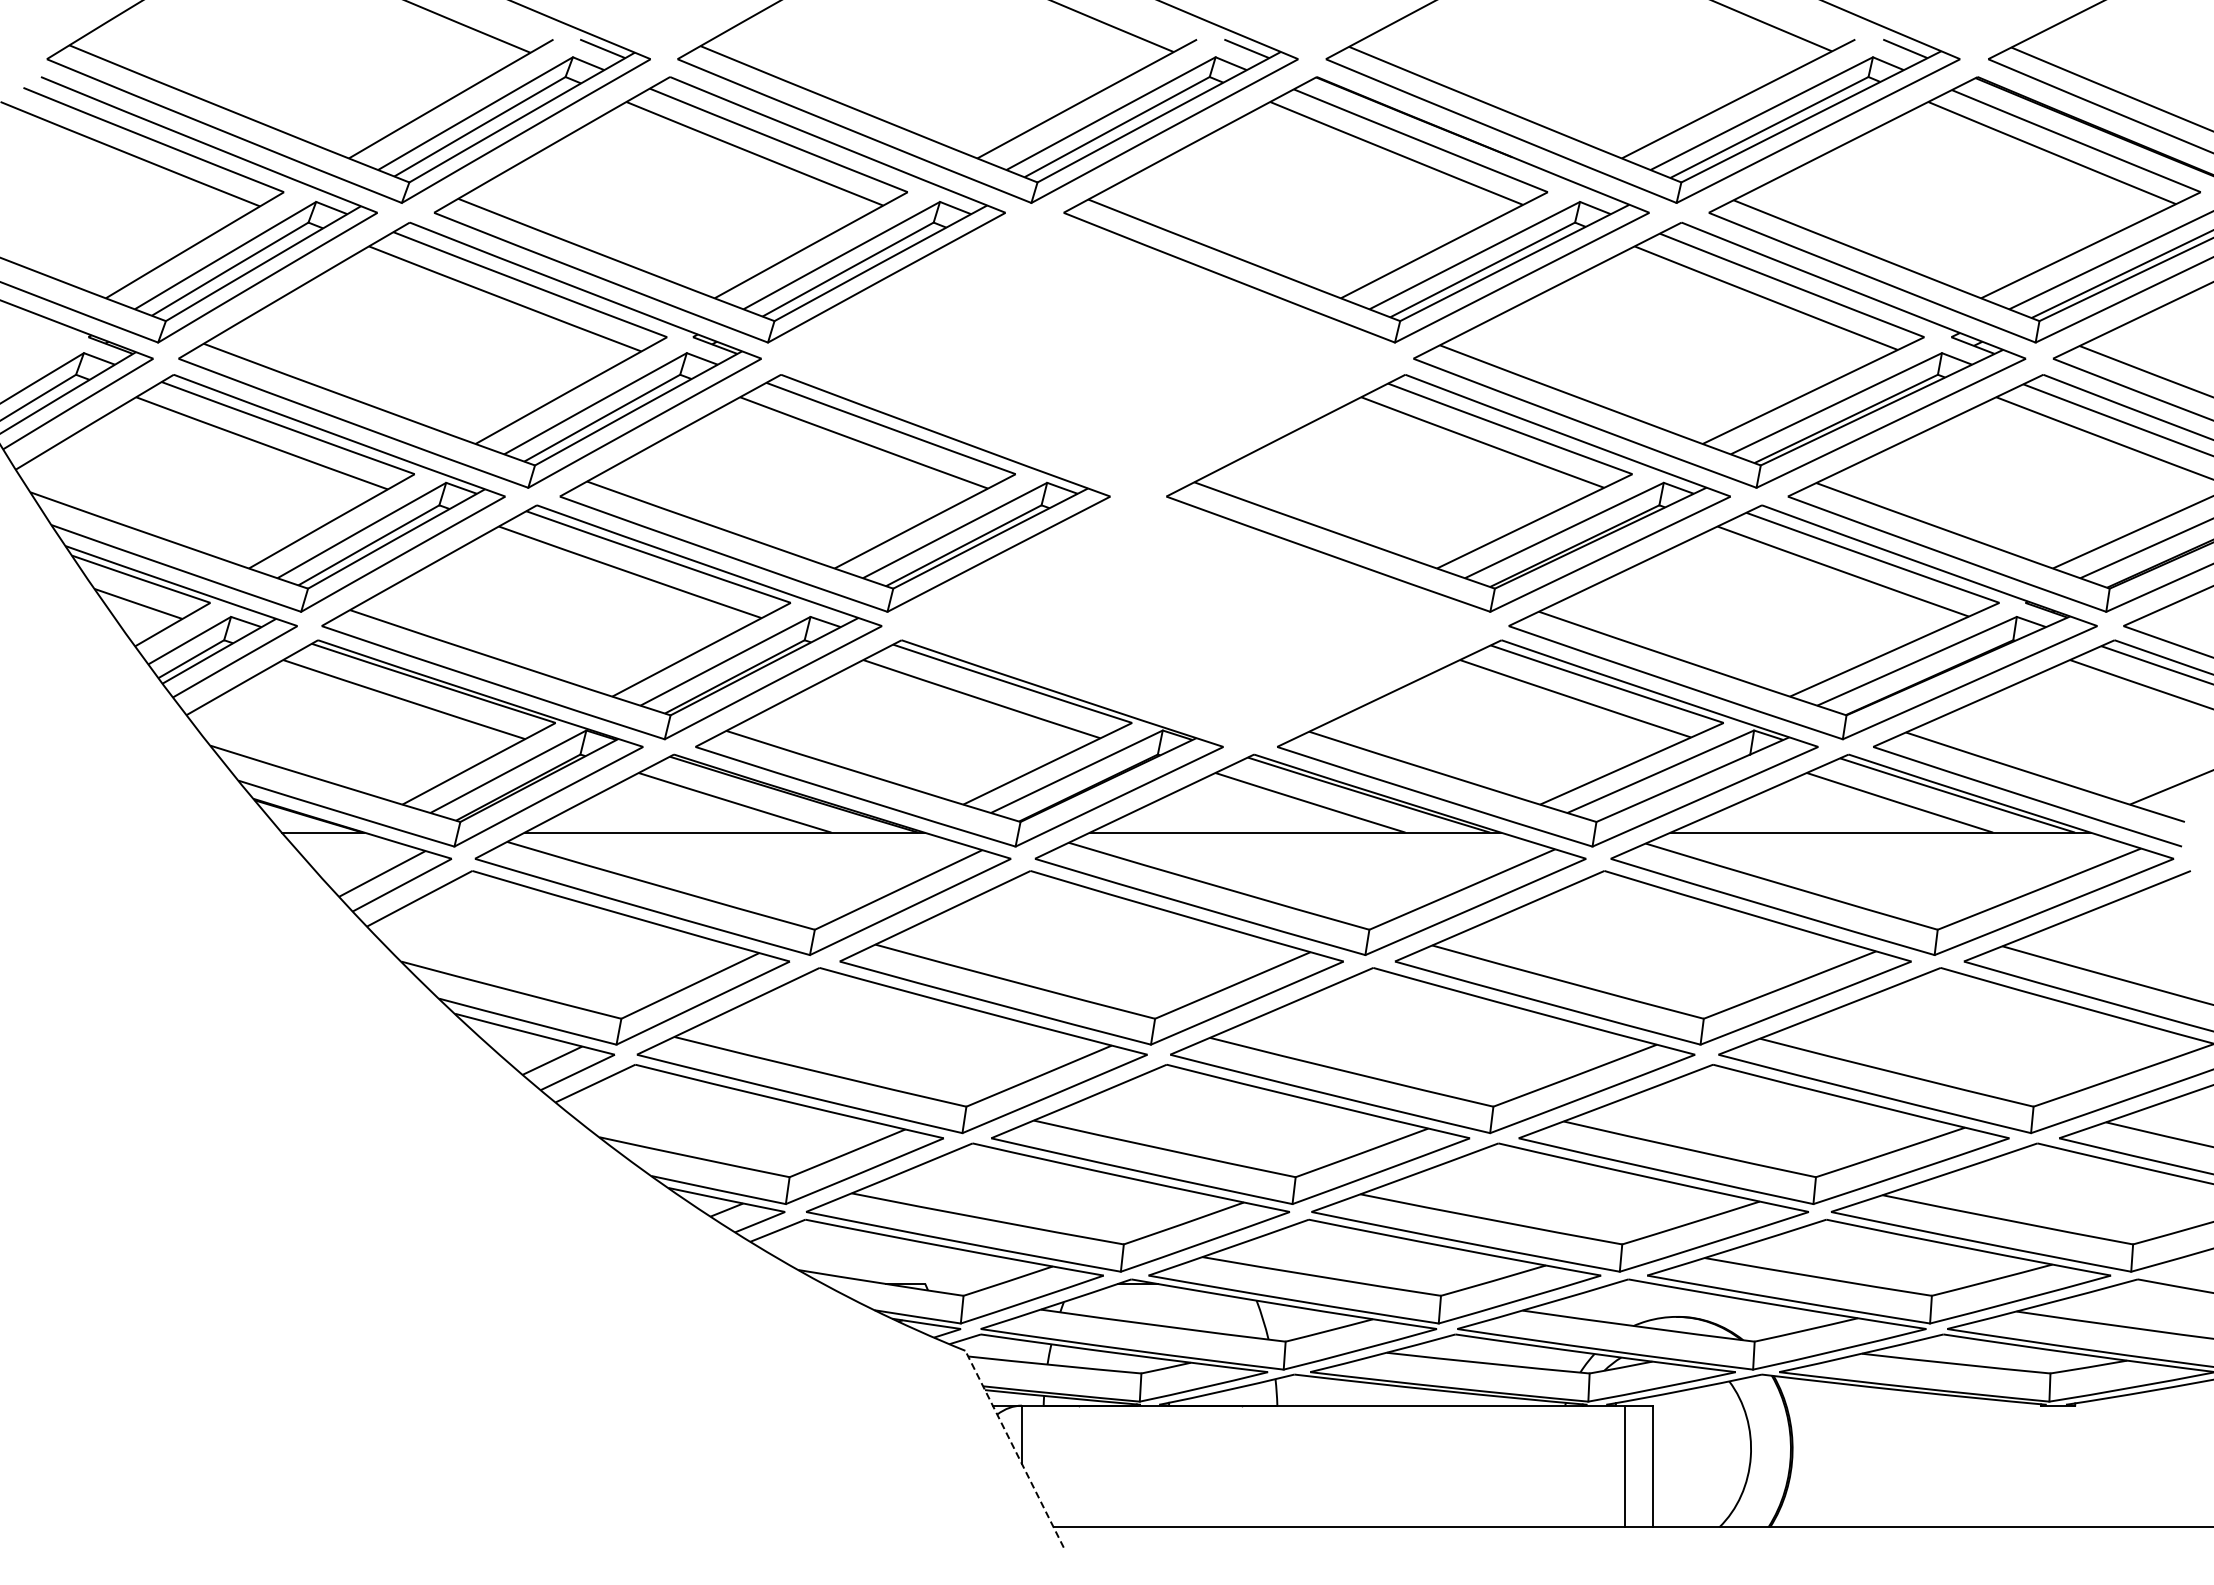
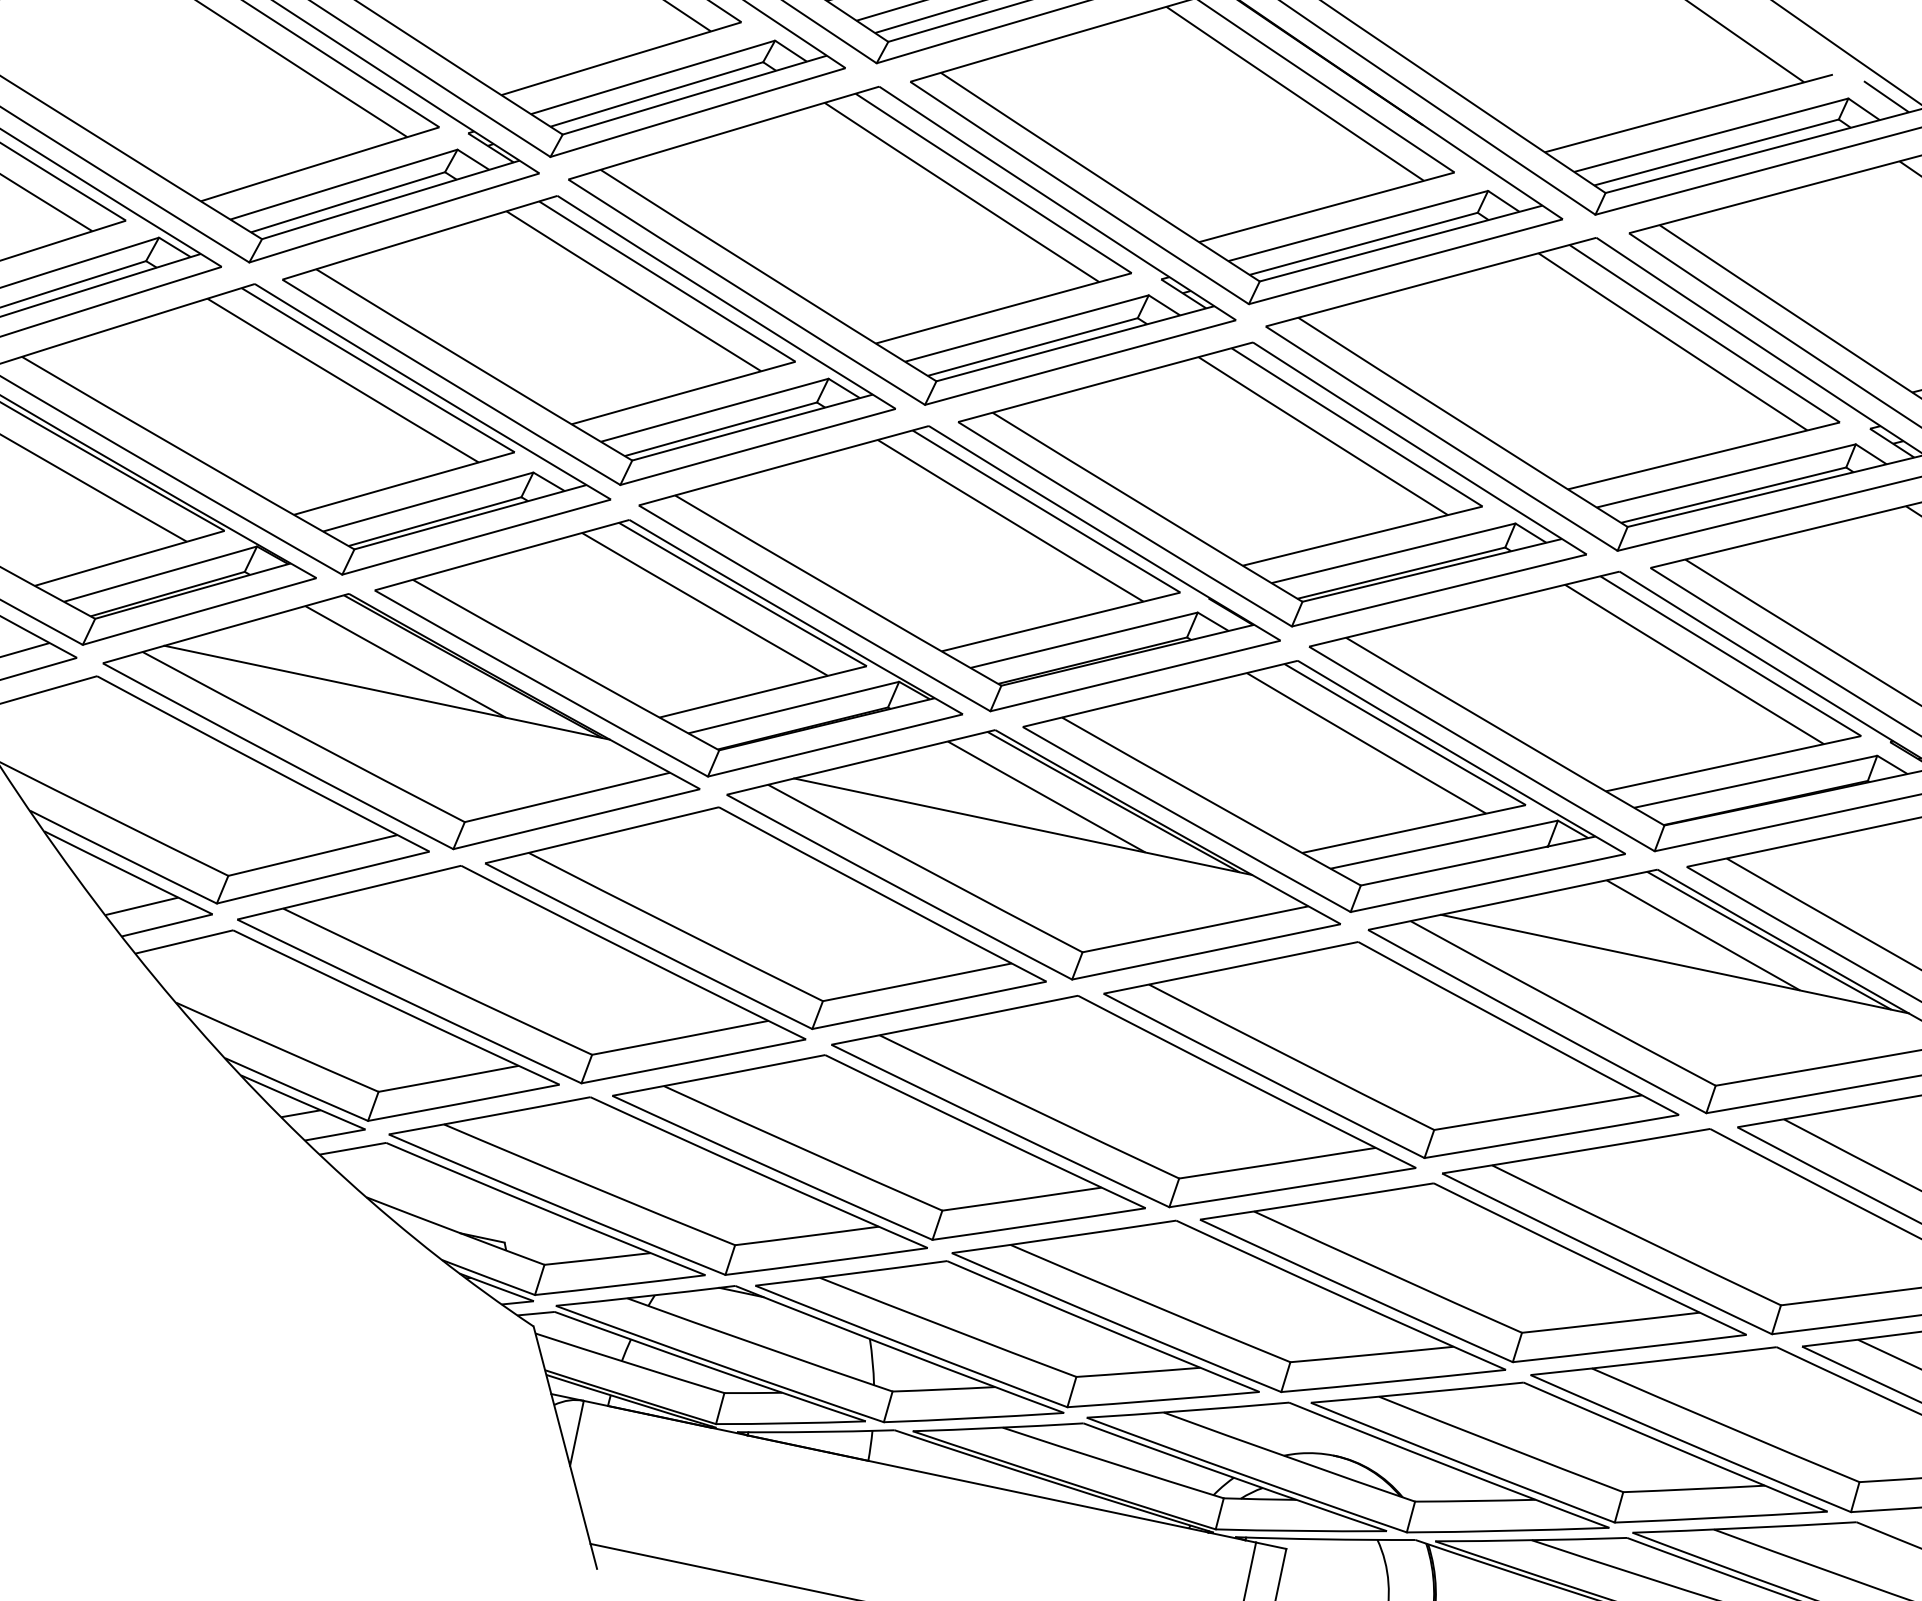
part: (1087, 354) -> (903, 245), added
part: (1194, 622) -> (959, 568), added
line: (1014, 1448) -> (565, 1446), dashed -> solid

